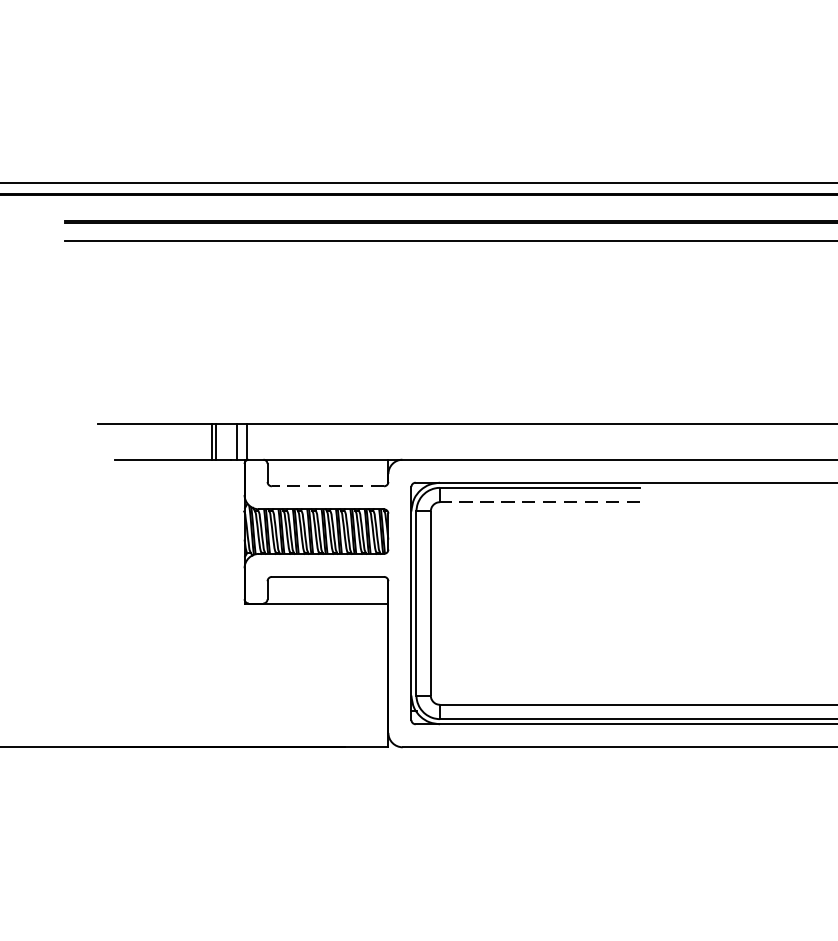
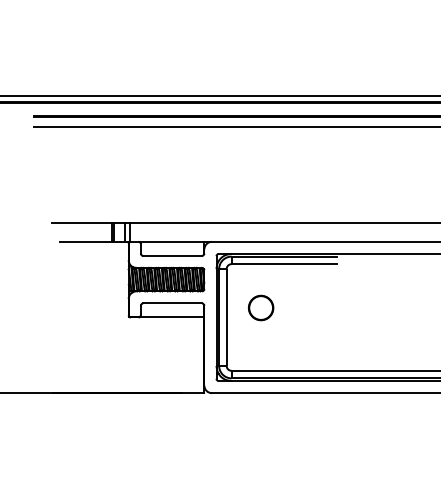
line: (327, 485) -> (172, 255), dashed -> solid
line: (540, 502) -> (284, 264), dashed -> solid
part: (496, 584) -> (261, 307), added

